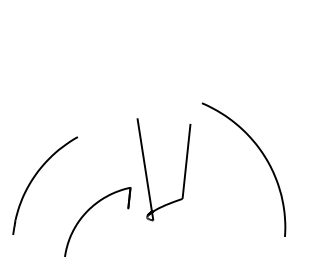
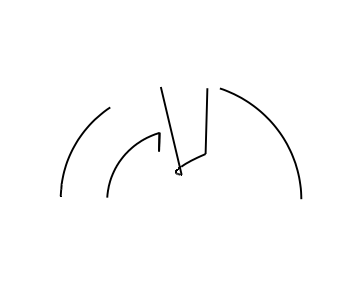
curve: (263, 157) -> (277, 131), moved
part: (87, 213) -> (123, 158), moved

